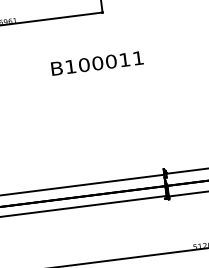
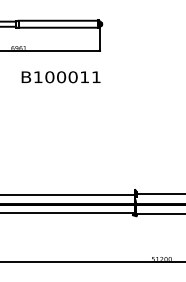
text: (96, 63) -> (60, 77), moved

